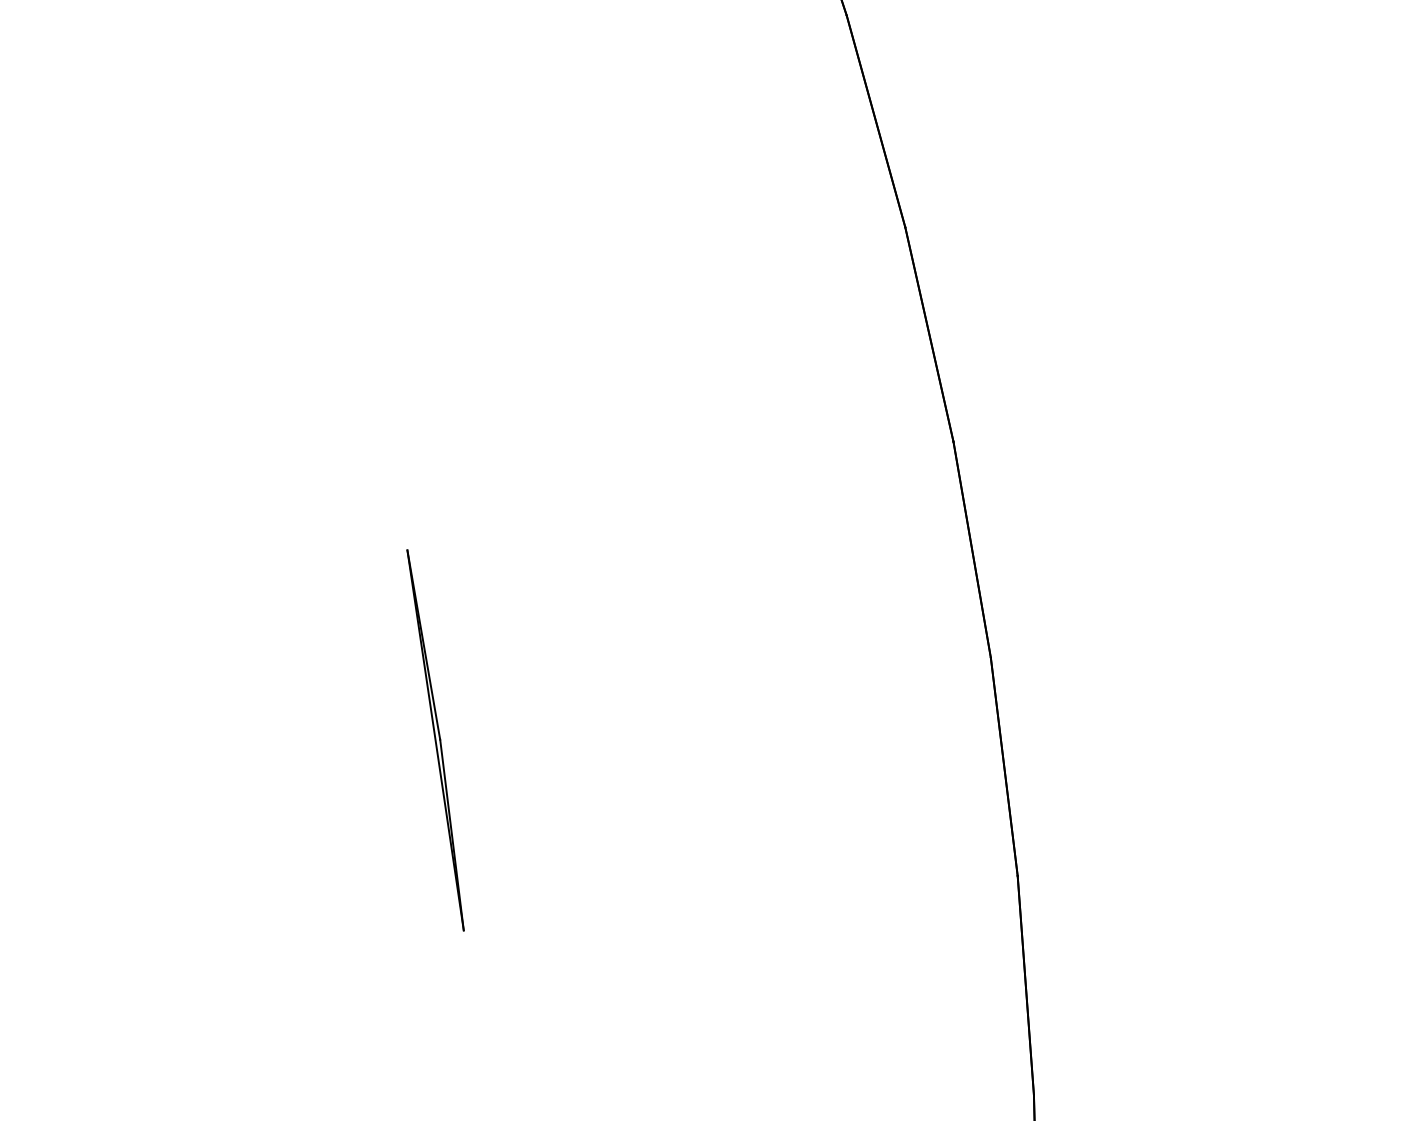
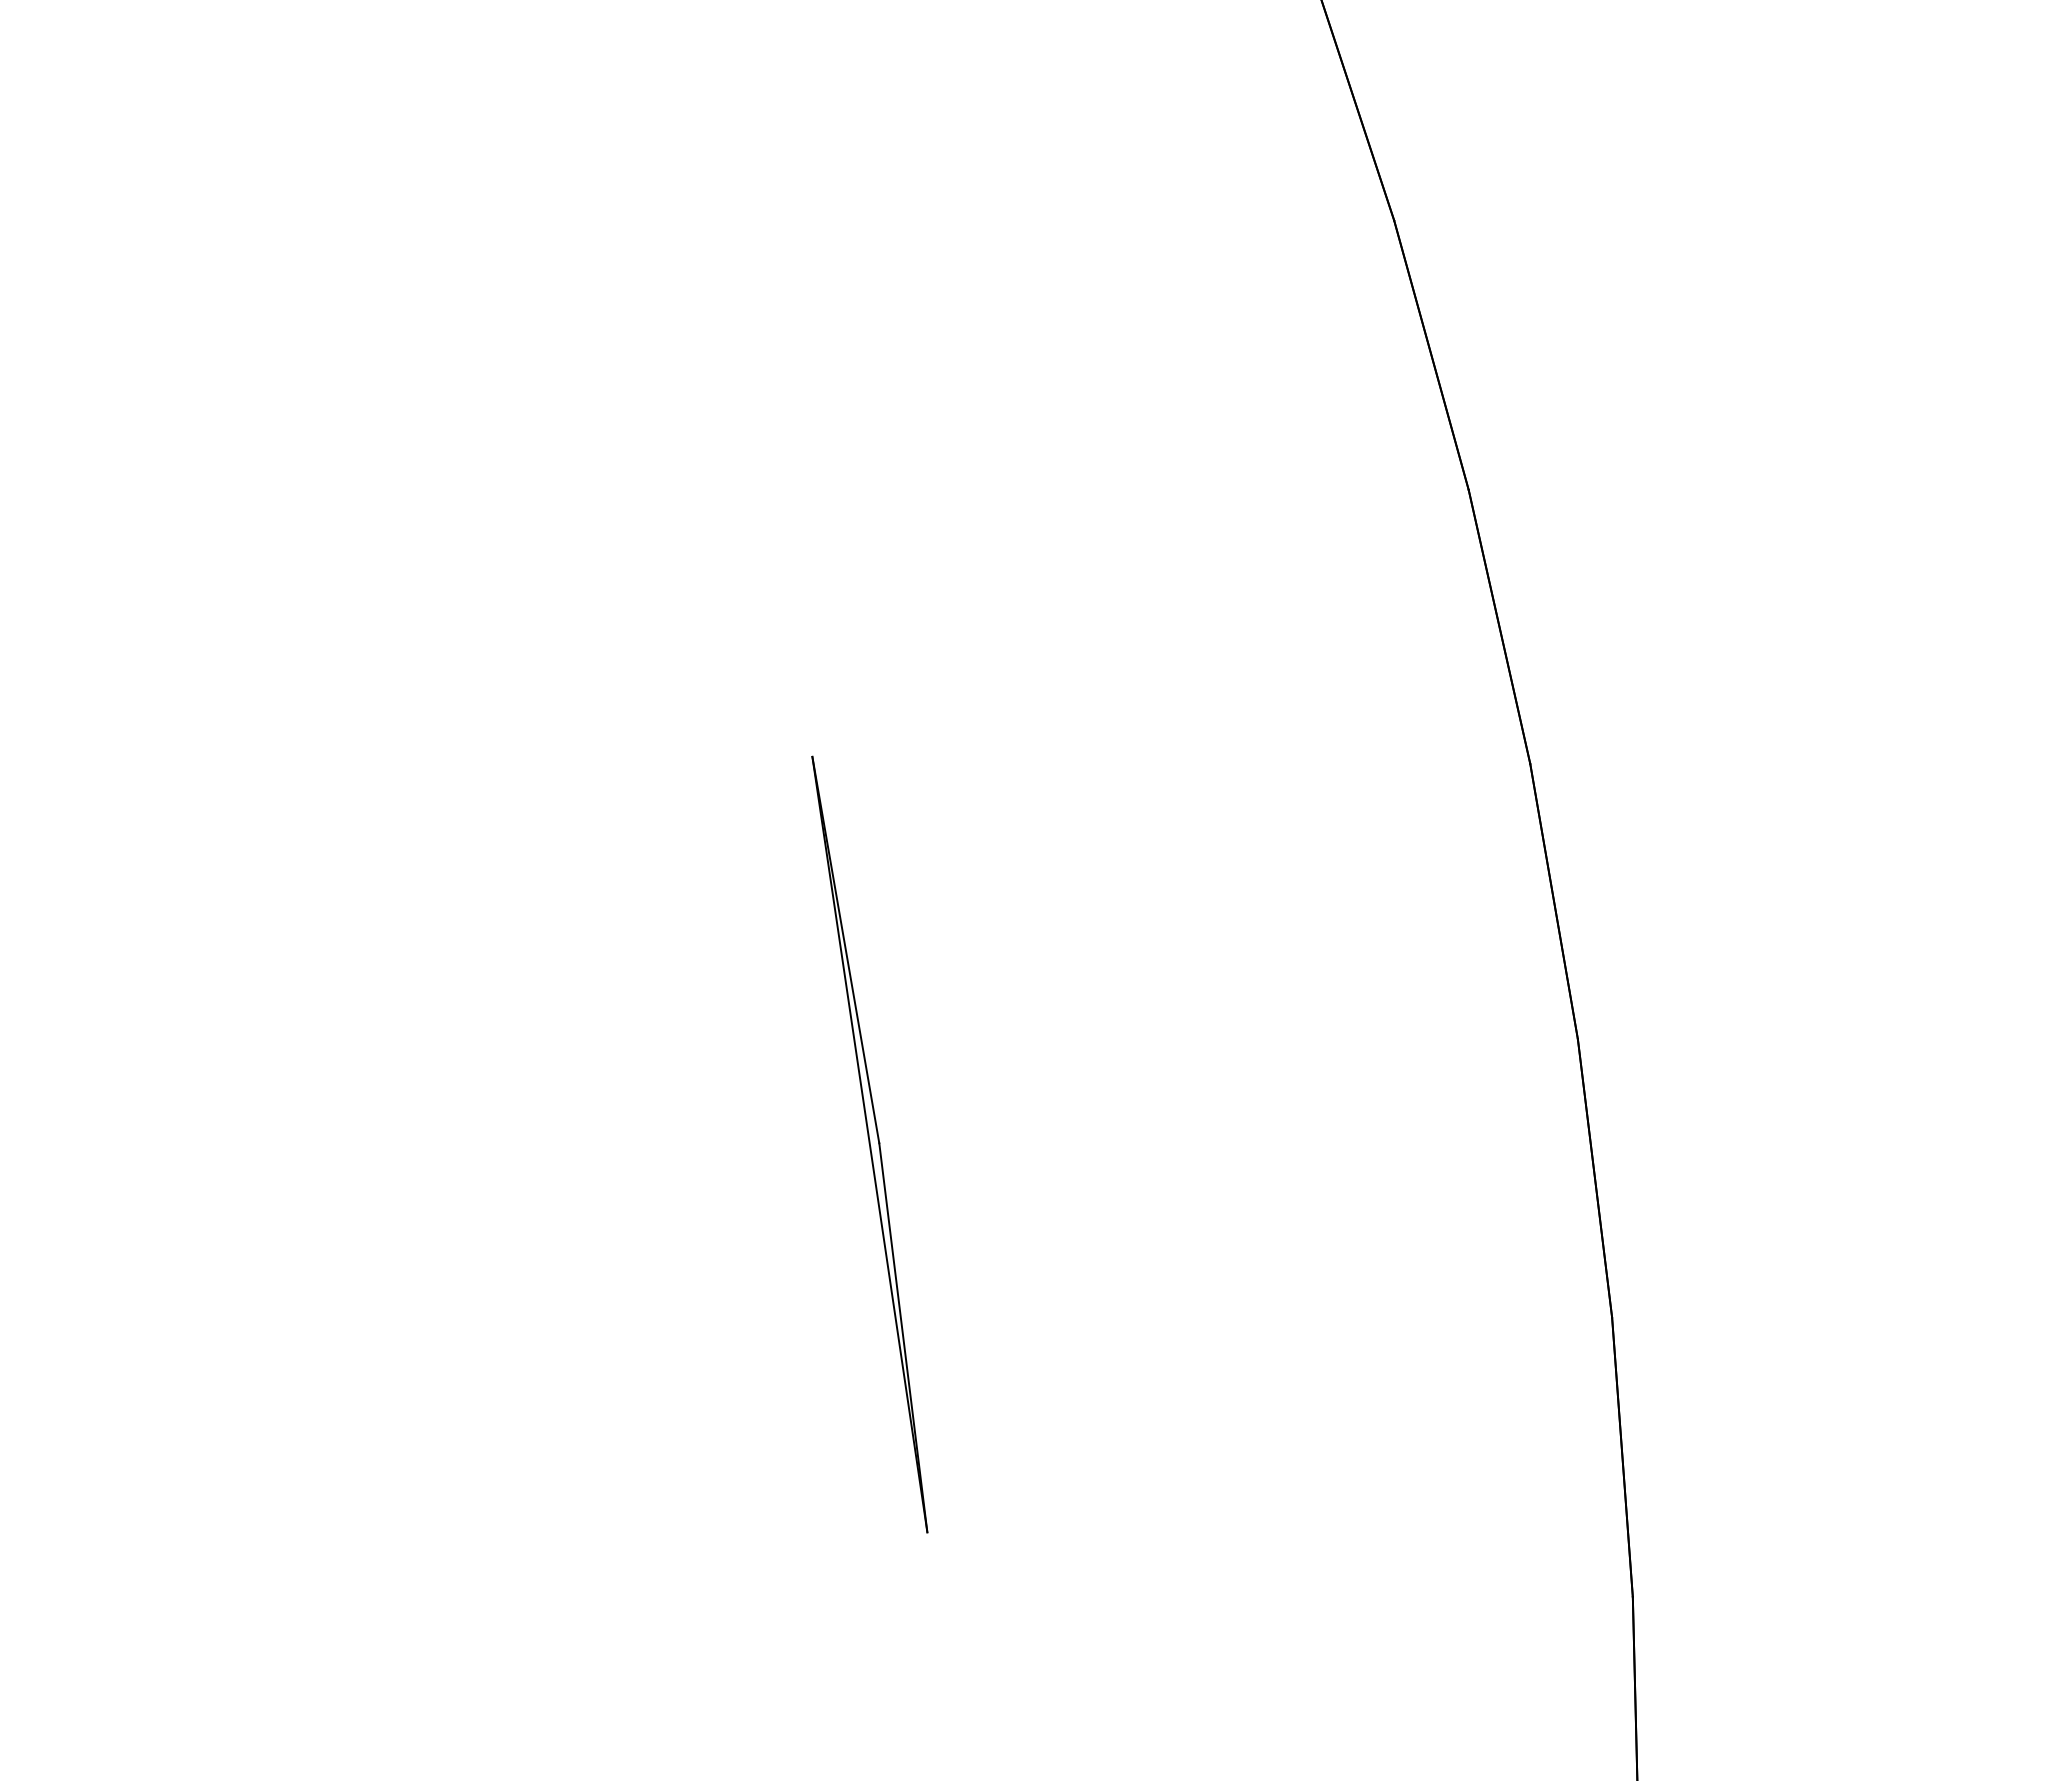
part: (435, 740) -> (869, 1144), size x1.6

